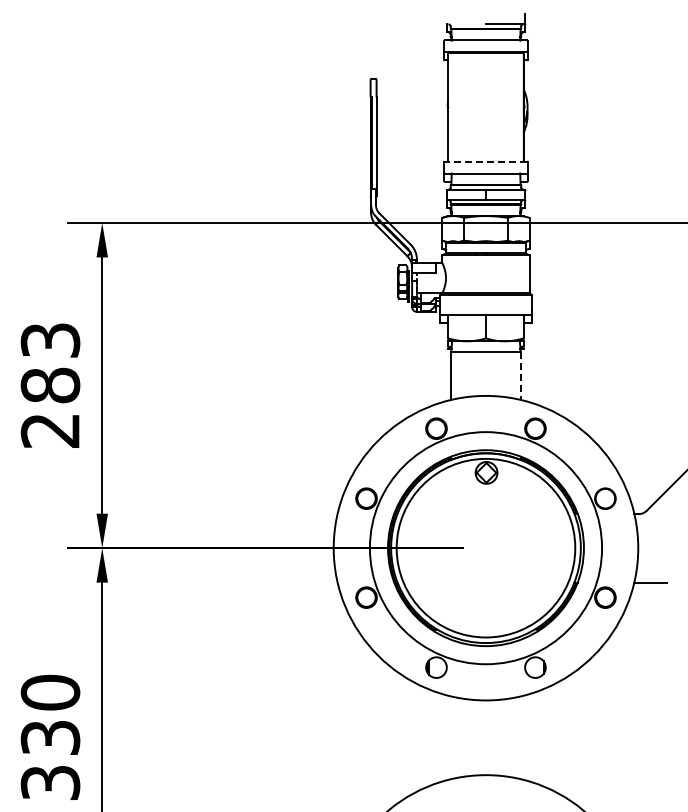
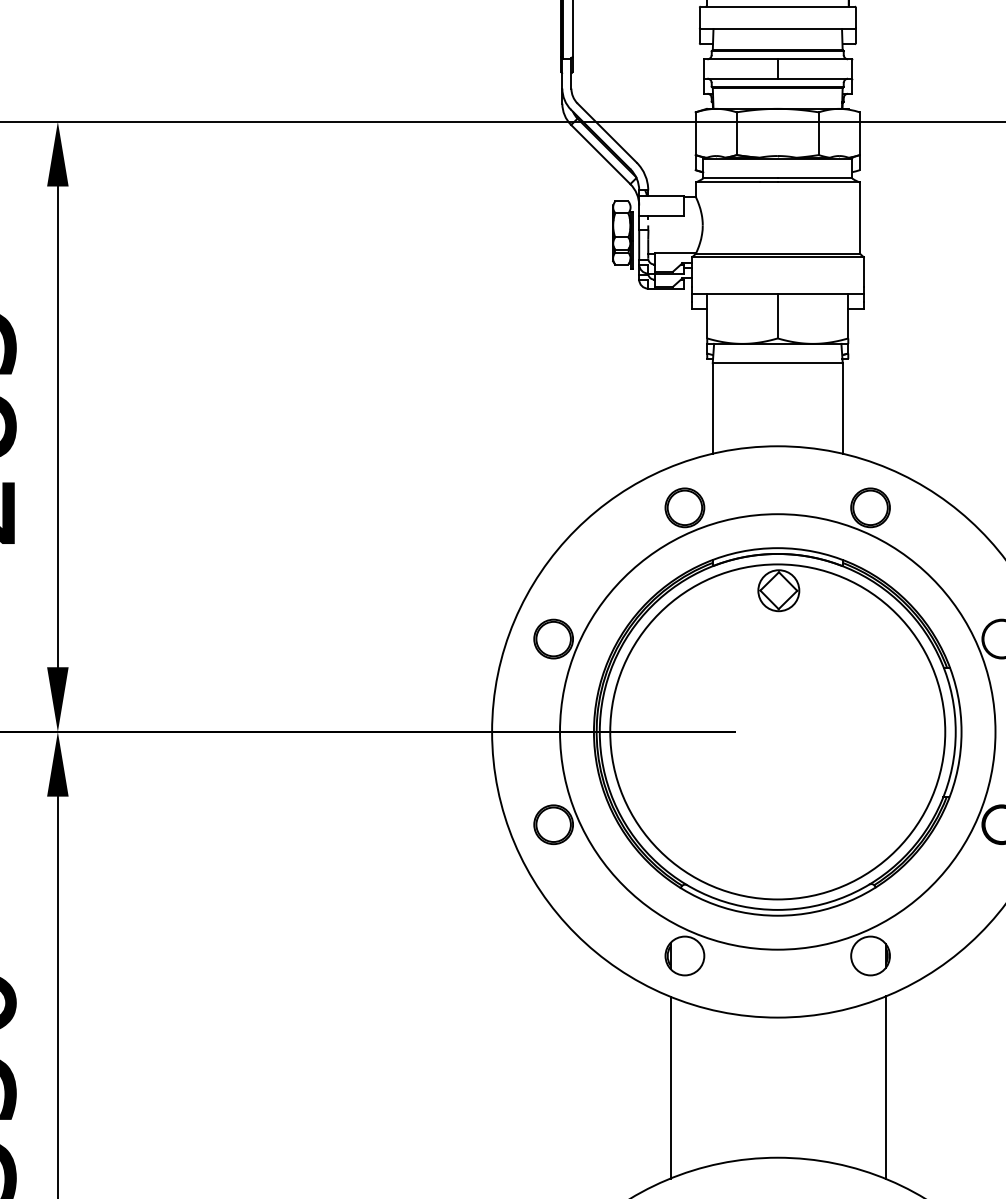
line: (485, 161) -> (776, 6), dashed -> solid
line: (520, 376) -> (842, 409), dashed -> solid
line: (428, 737) -> (669, 1087), added
line: (543, 737) -> (885, 1087), added

